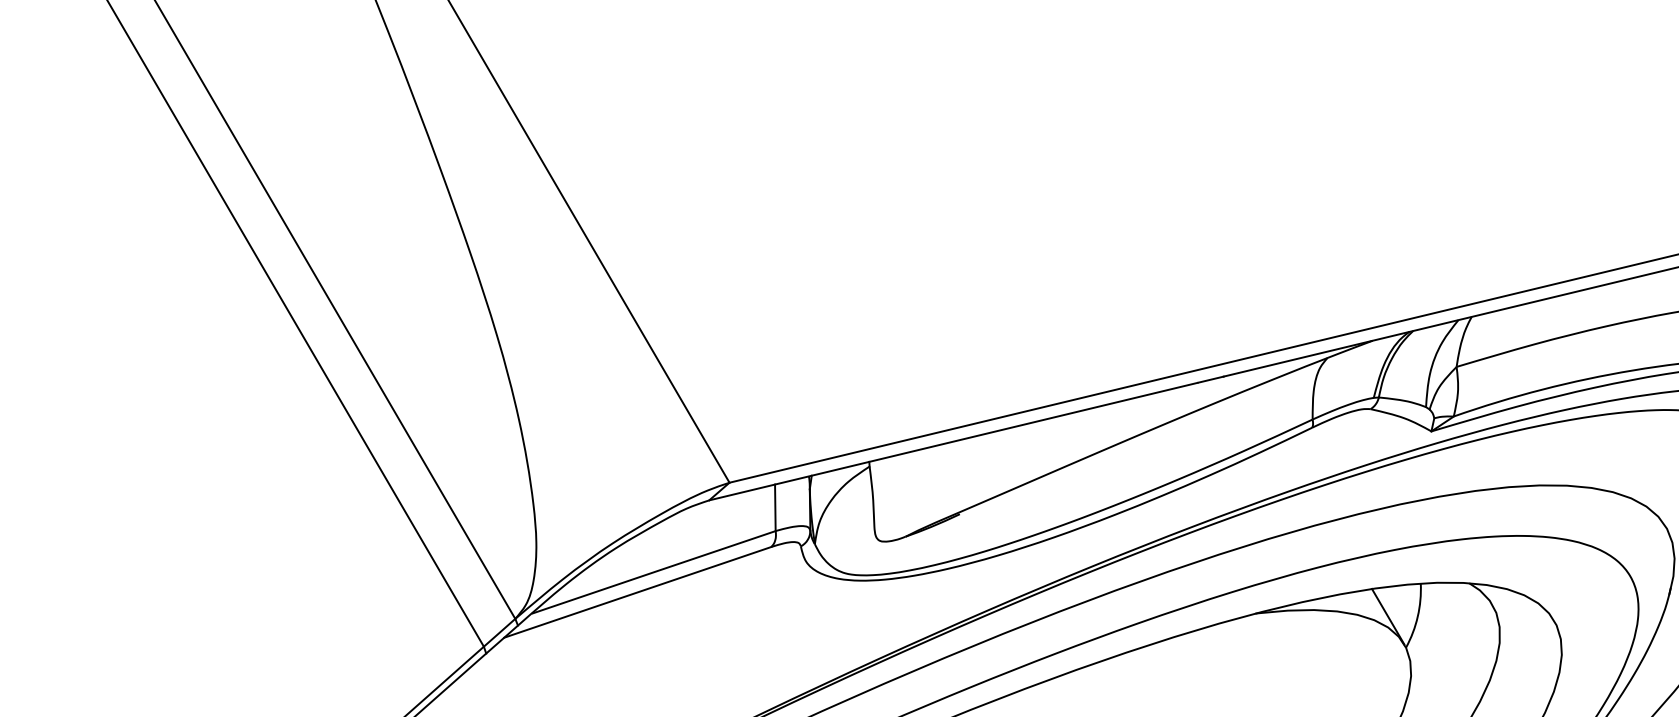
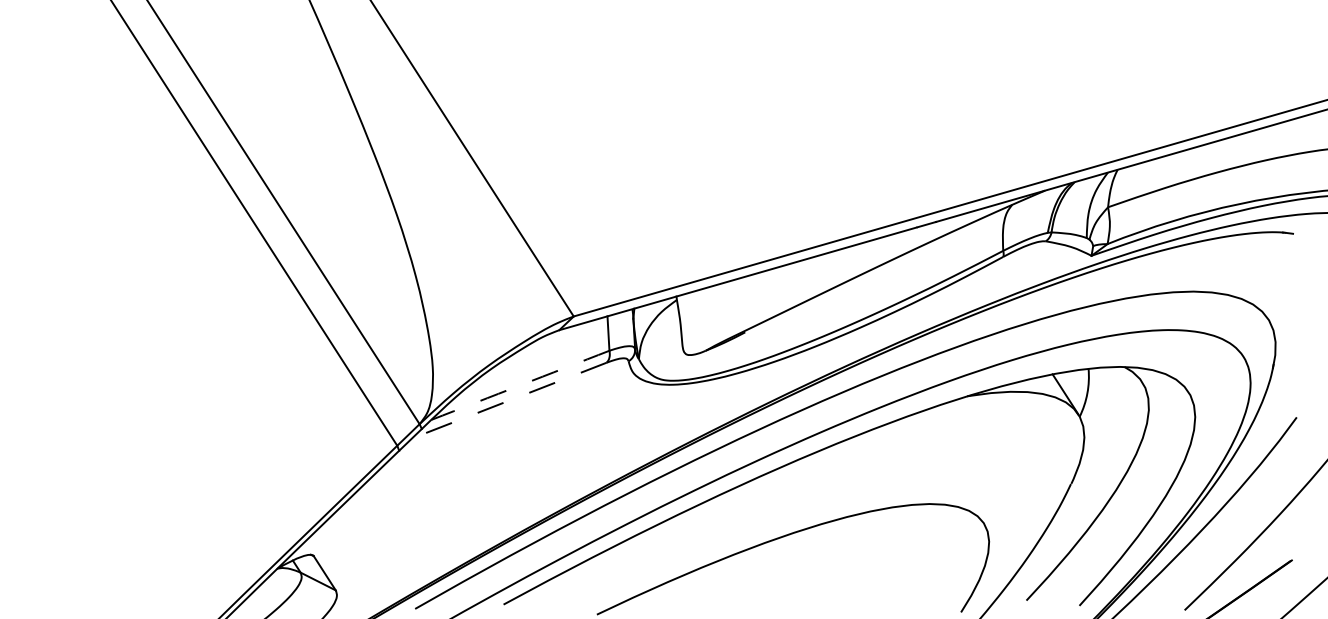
arc: (653, 572) -> (520, 385), solid -> dashed
line: (636, 592) -> (508, 400), solid -> dashed

